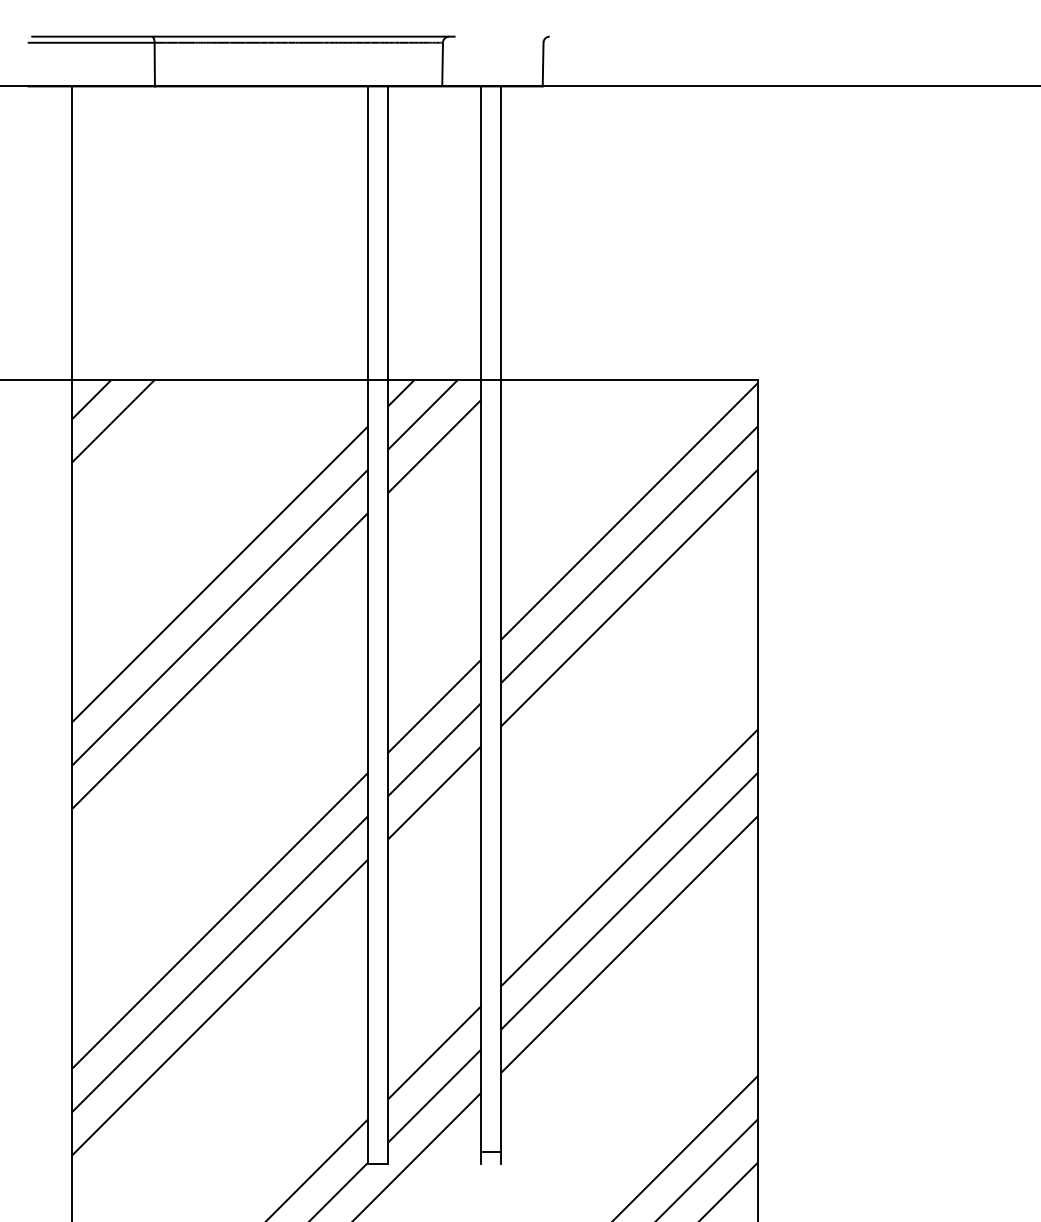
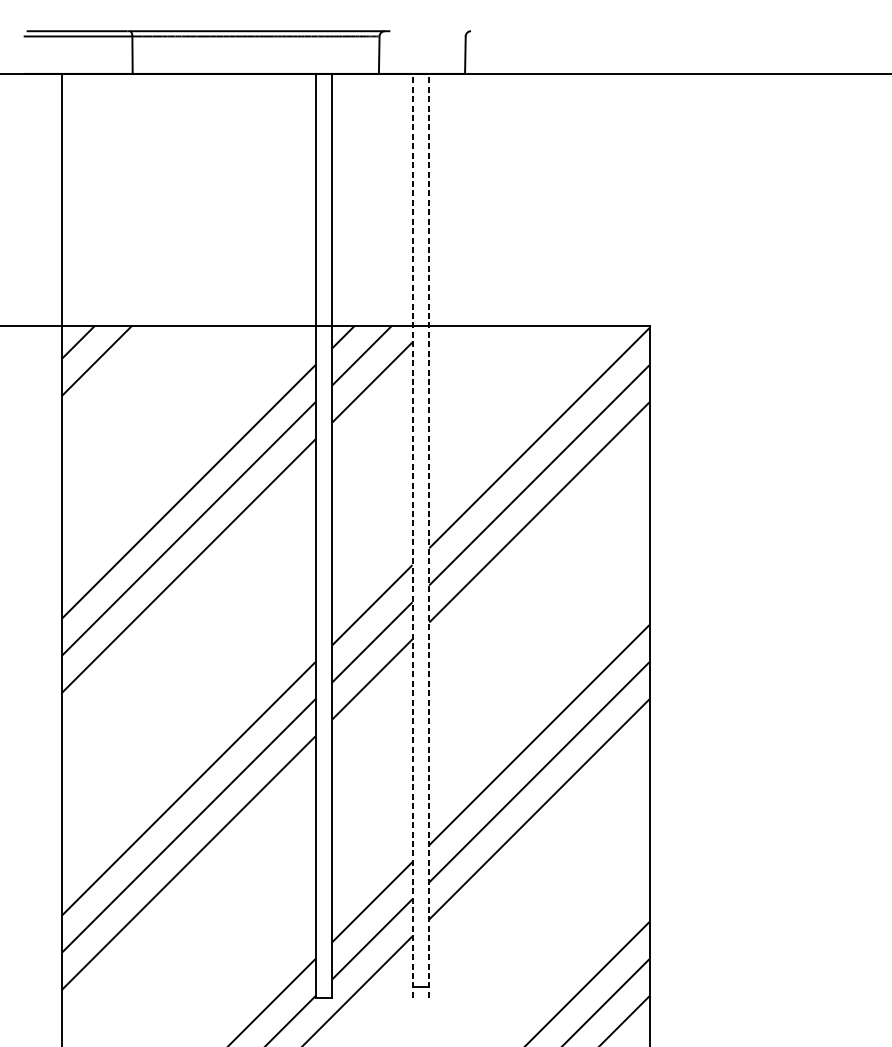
line: (481, 625) -> (412, 535), solid -> dashed
line: (501, 625) -> (429, 535), solid -> dashed

